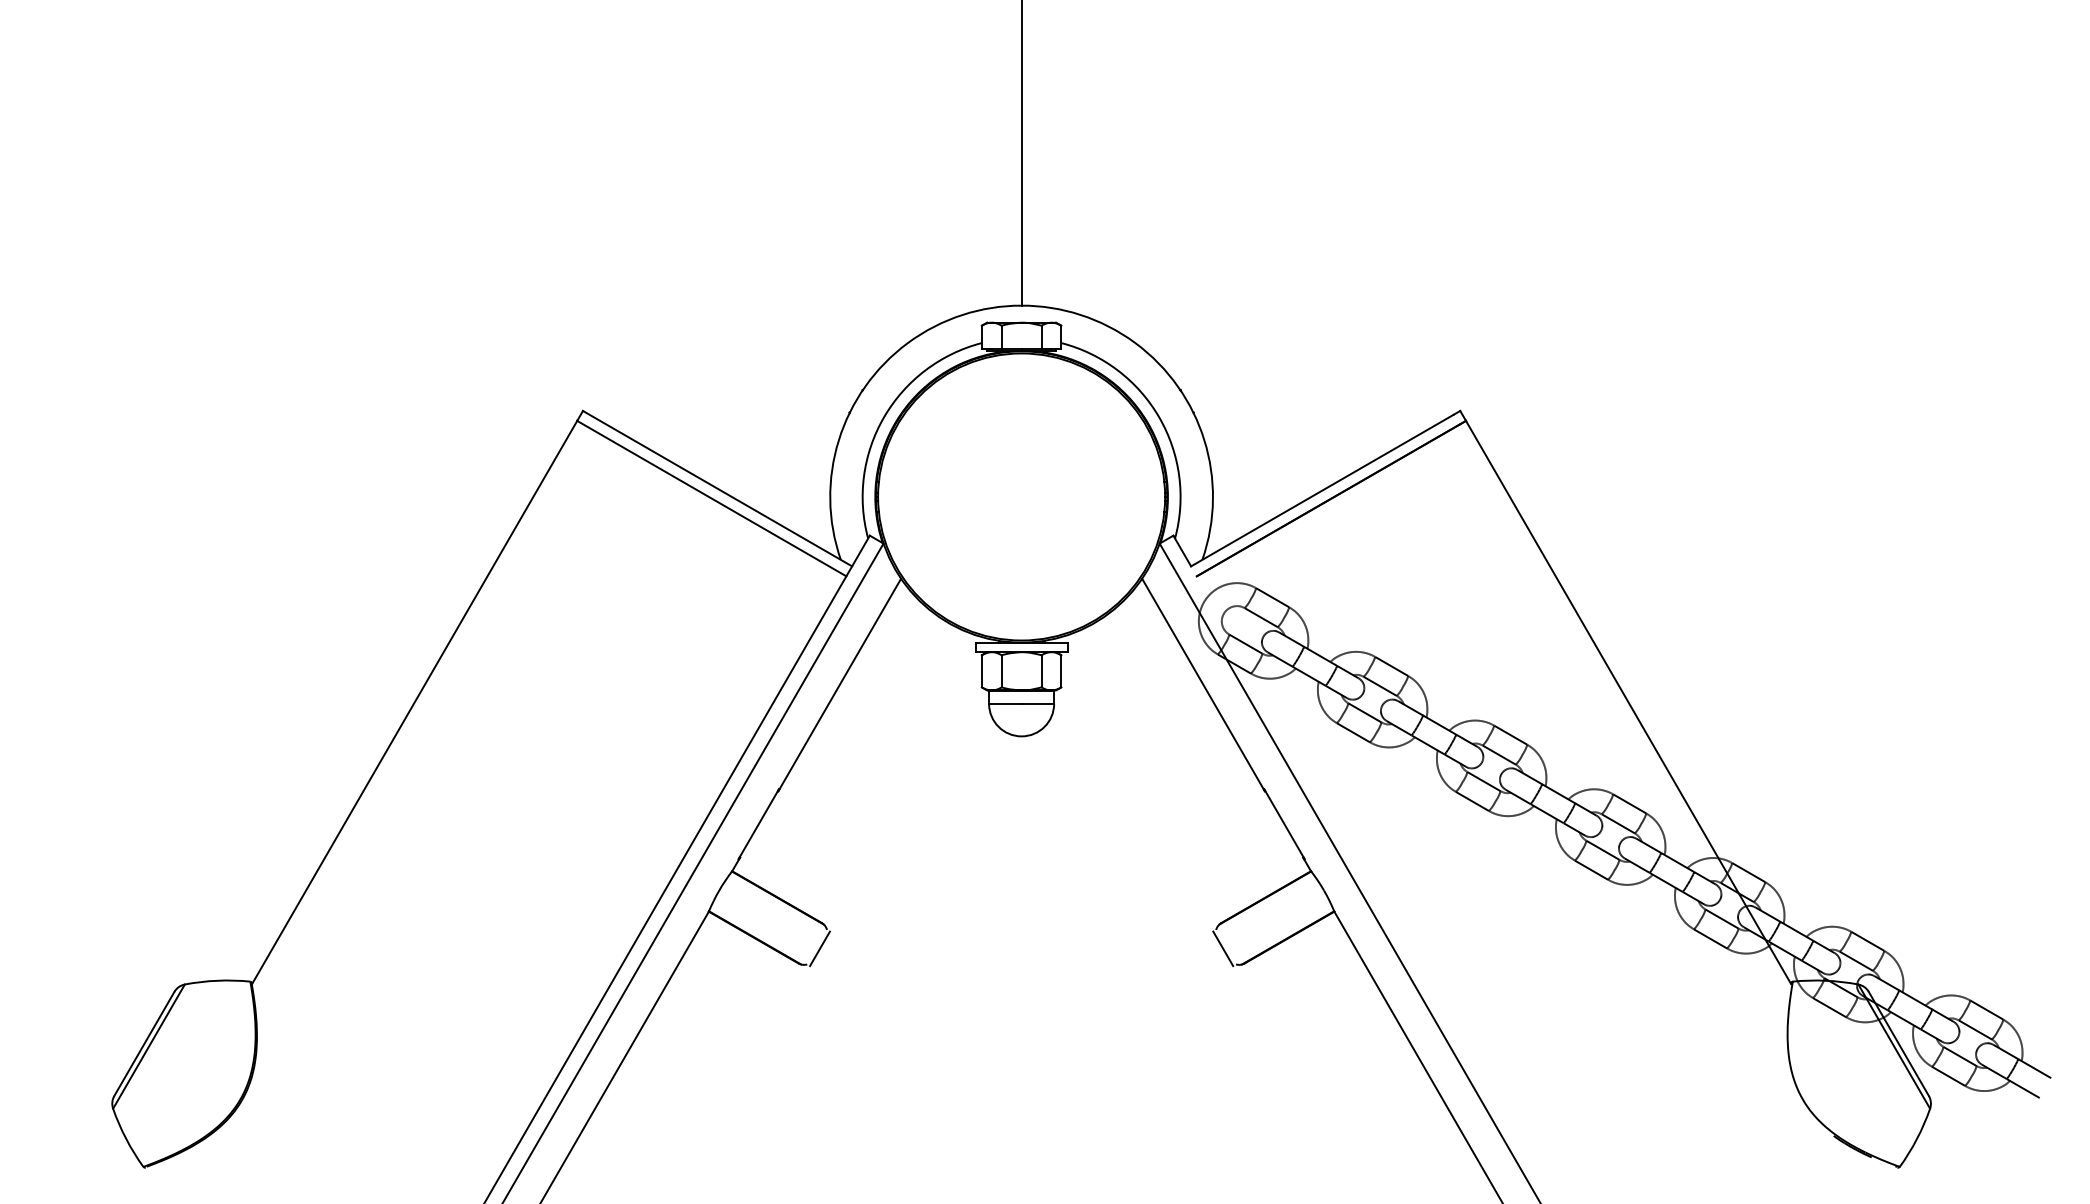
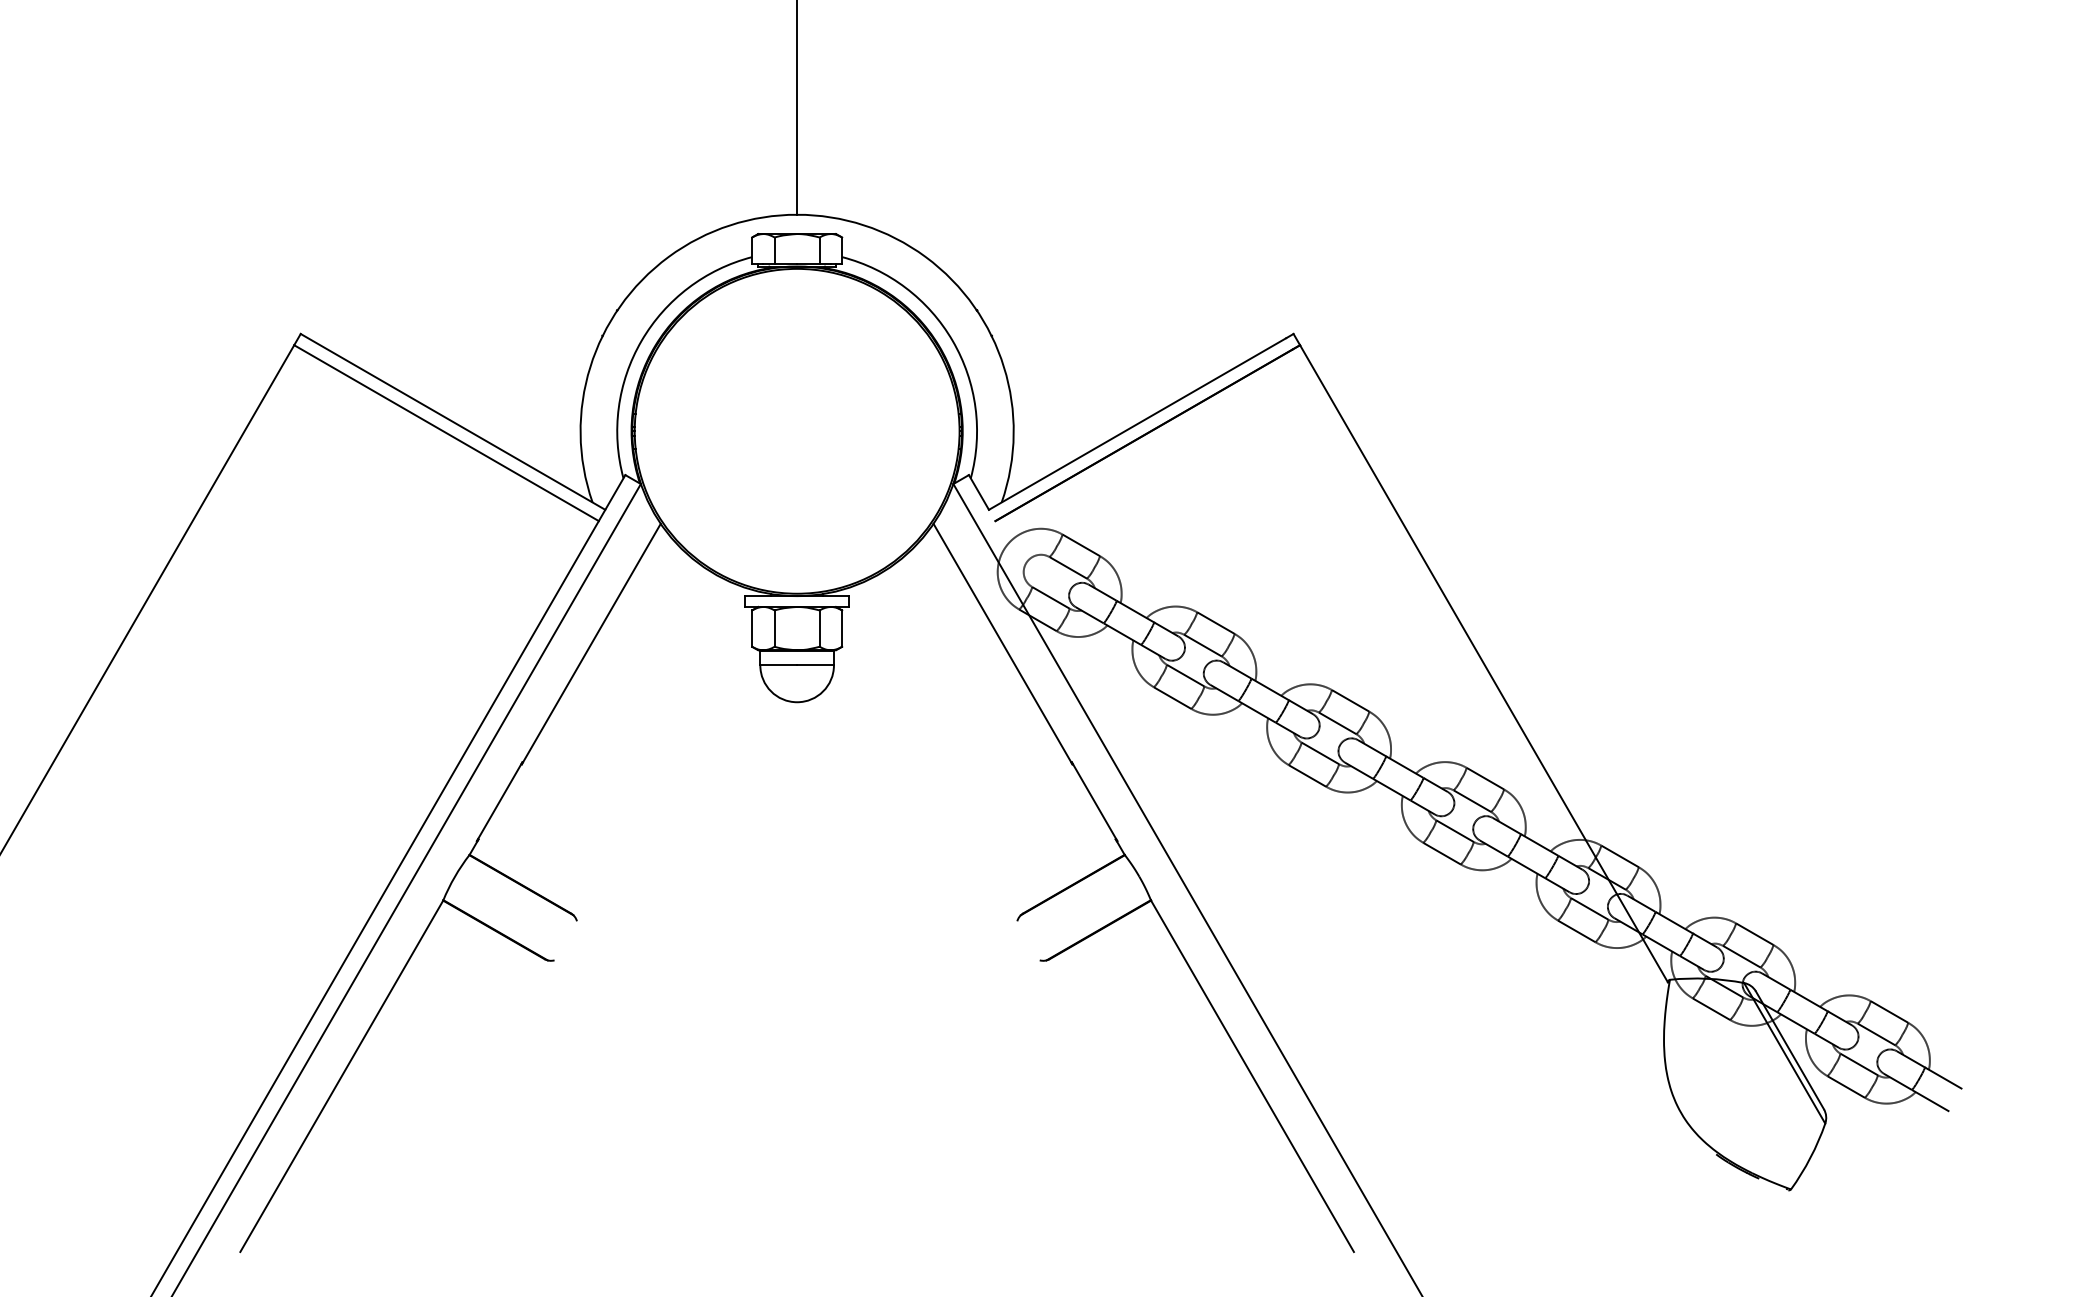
line: (819, 948) -> (568, 942), removed
line: (1223, 948) -> (1025, 942), removed

